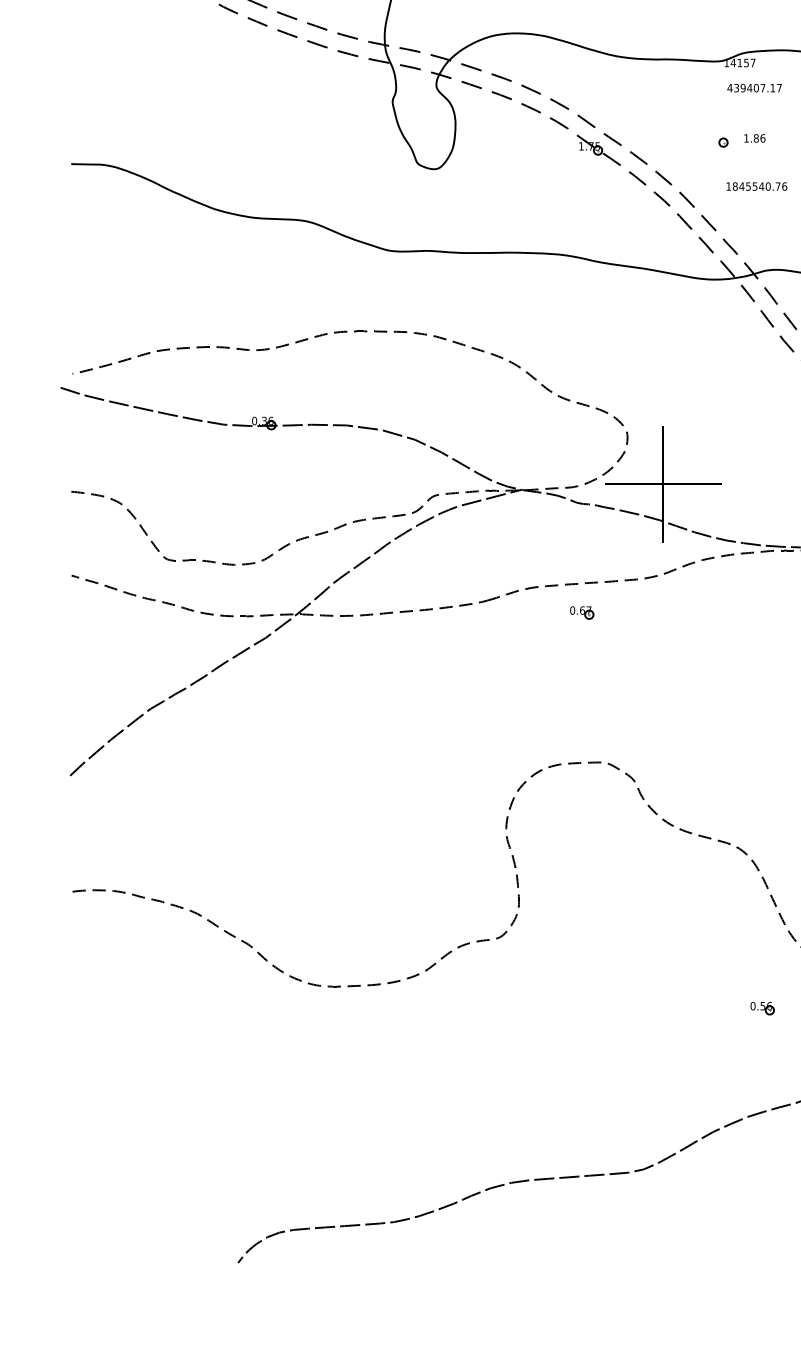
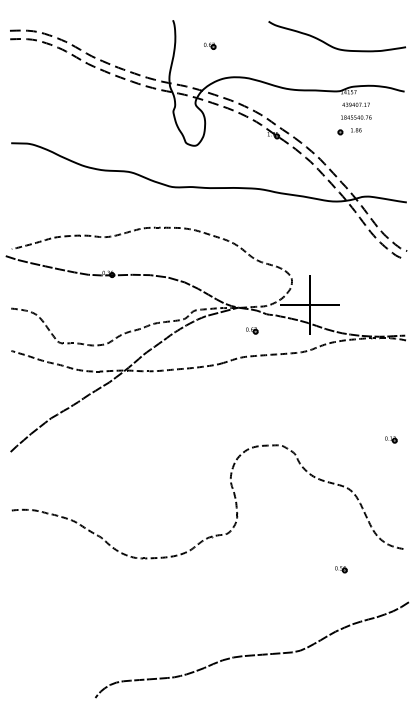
text: (757, 186) -> (356, 117), moved
part: (582, 612) -> (252, 330), moved
part: (763, 1008) -> (341, 569), moved

